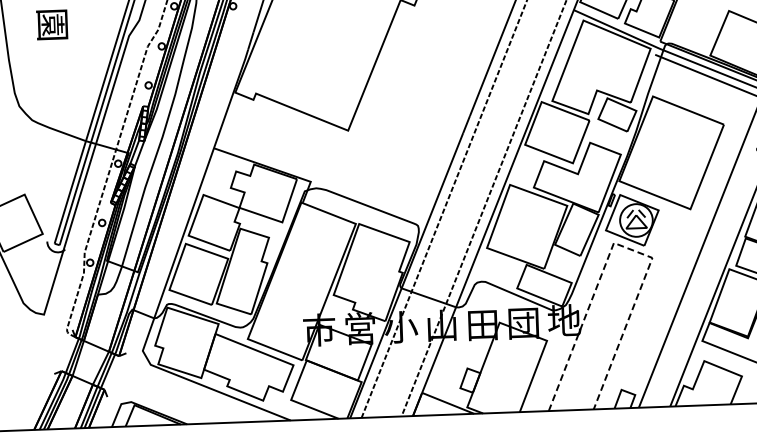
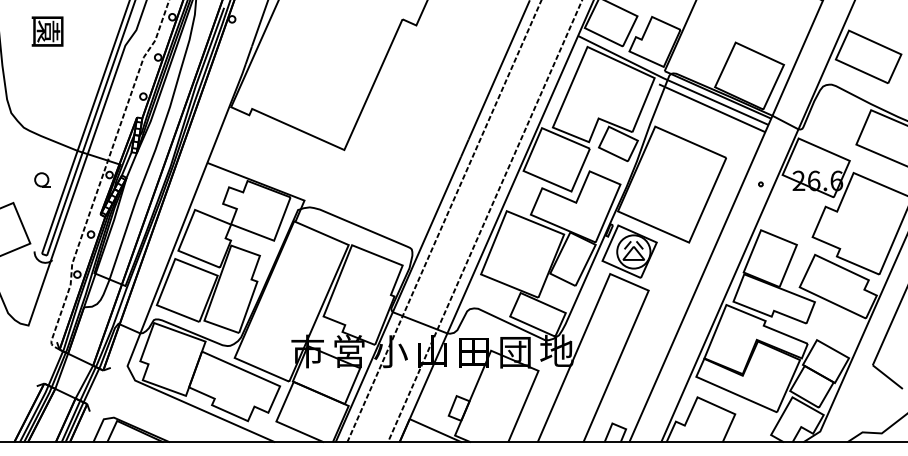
part: (52, 170) -> (42, 179), added
line: (625, 246) -> (621, 278), dashed -> solid

